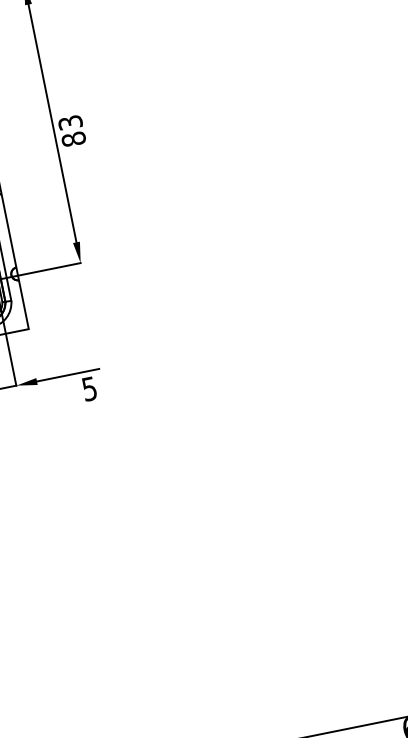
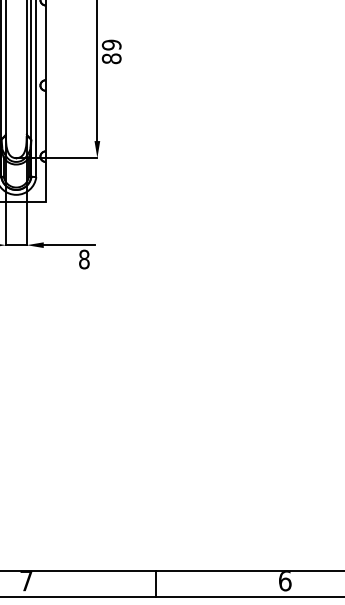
text: (70, 122) -> (111, 44), 83 -> 89
text: (89, 388) -> (84, 259), 5 -> 8

